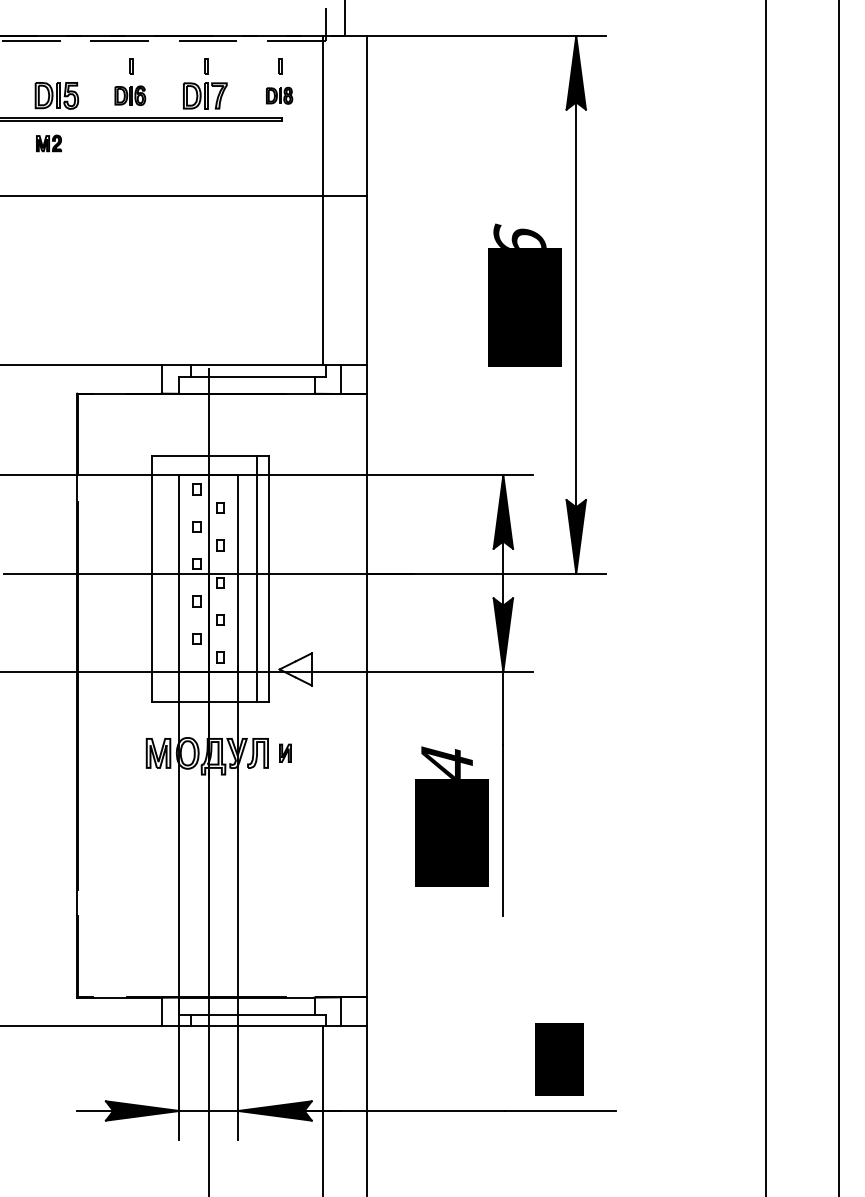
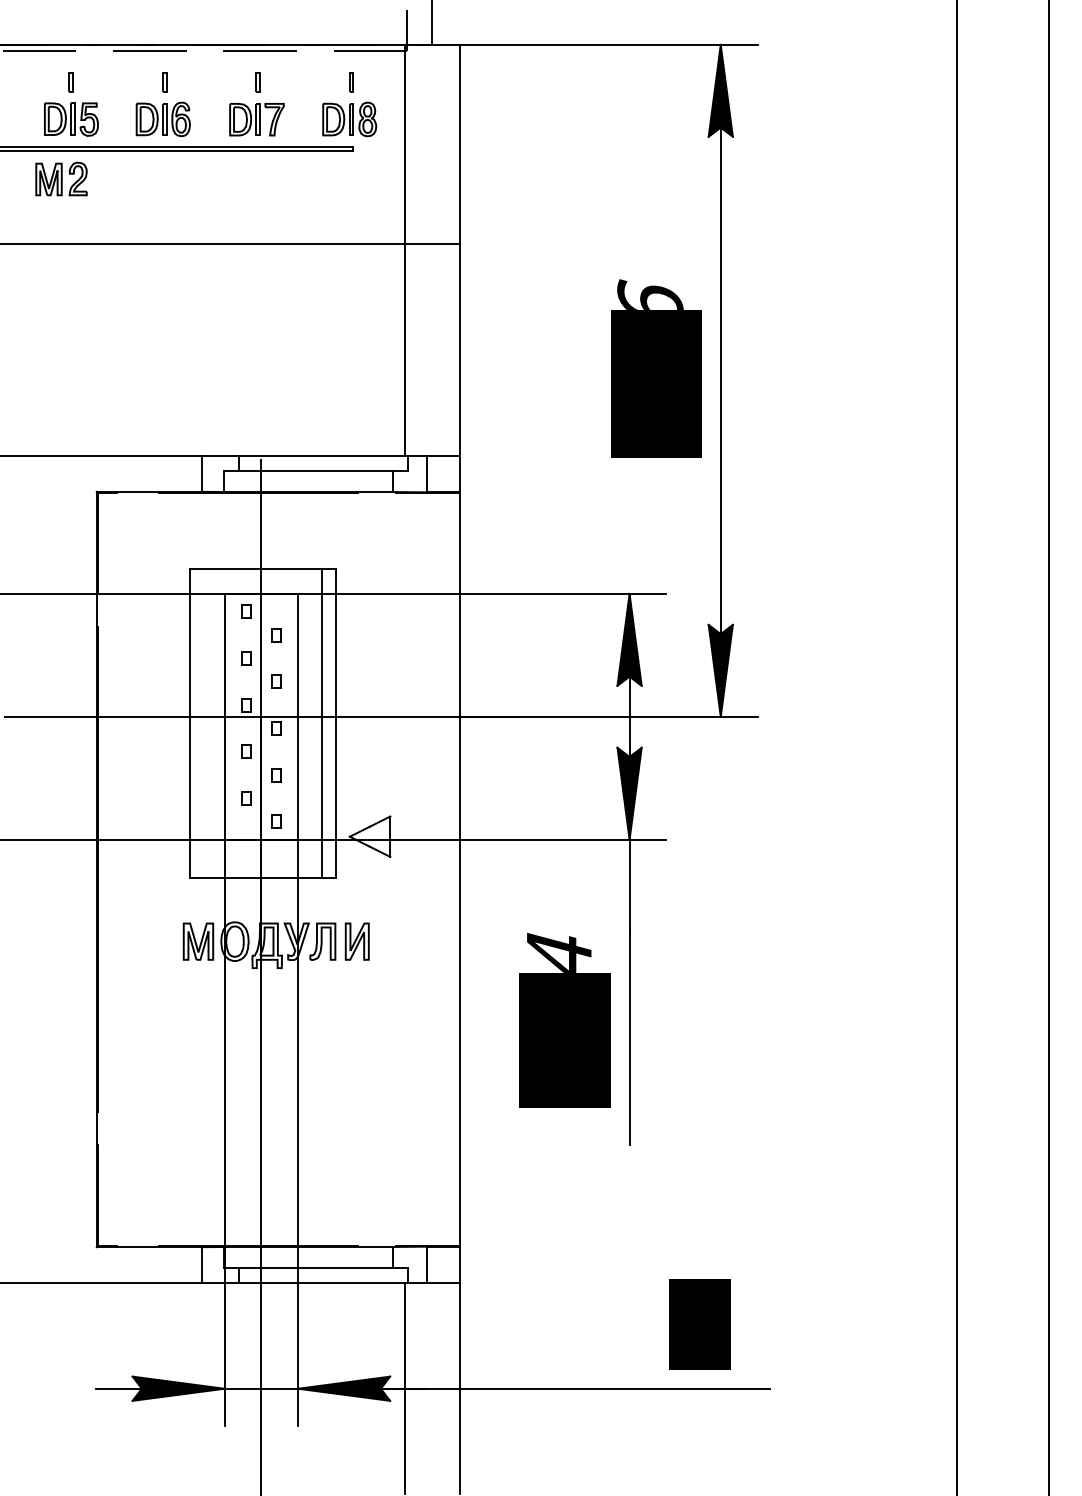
part: (56, 66) -> (70, 82), added
part: (129, 95) -> (162, 119), size x1.43
part: (279, 95) -> (349, 119), size x1.67
part: (48, 143) -> (61, 178), size x1.67
part: (284, 753) -> (356, 941), size x1.67

